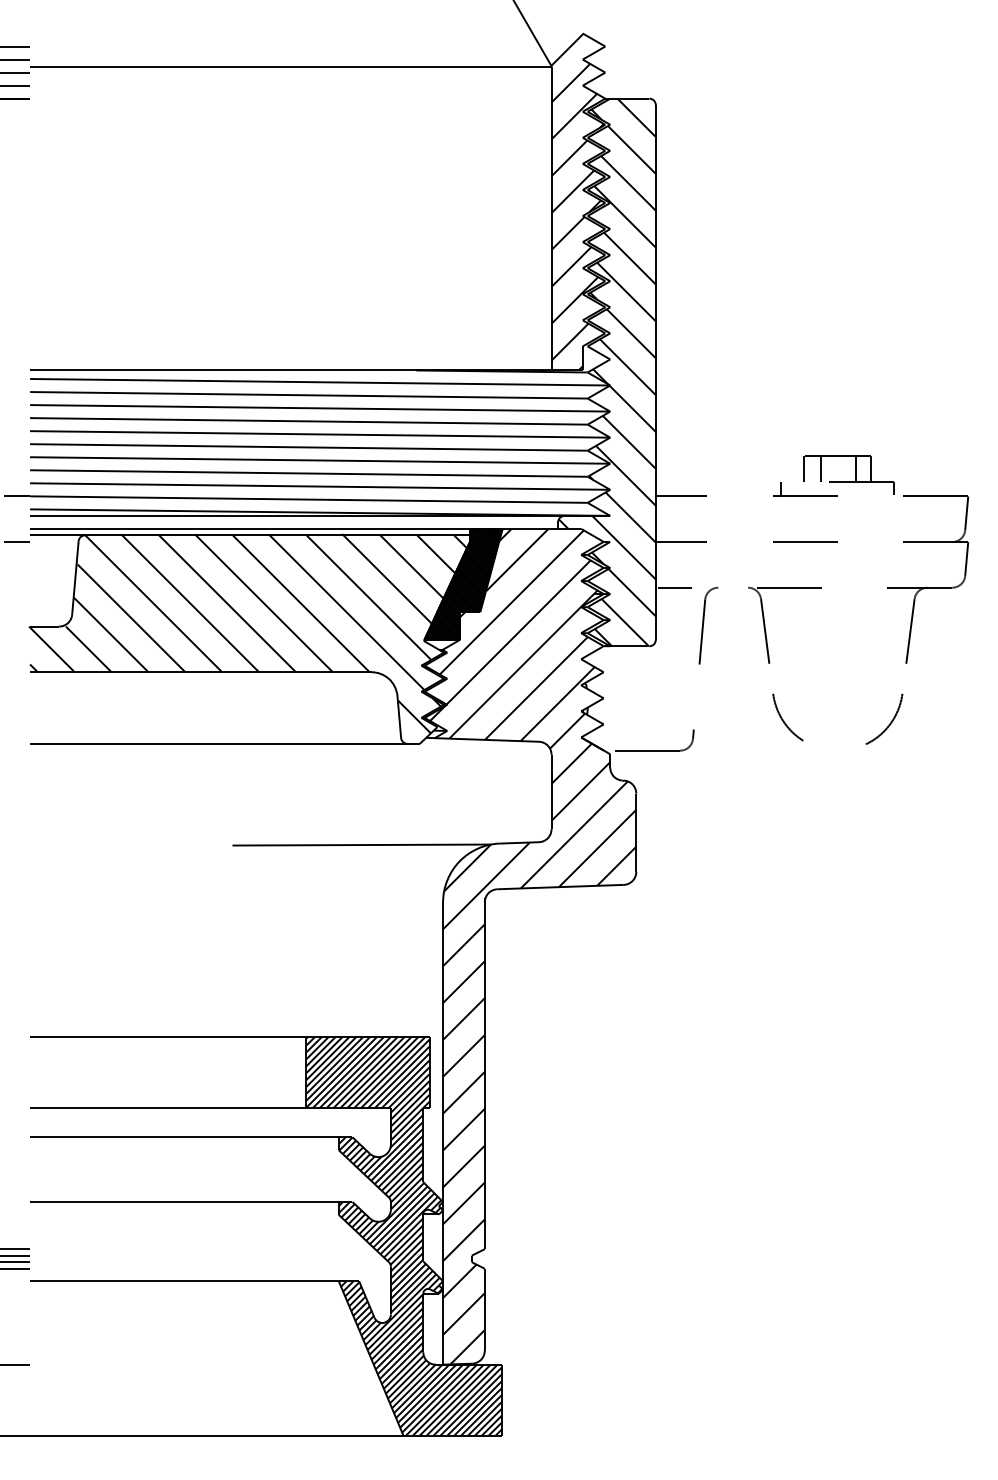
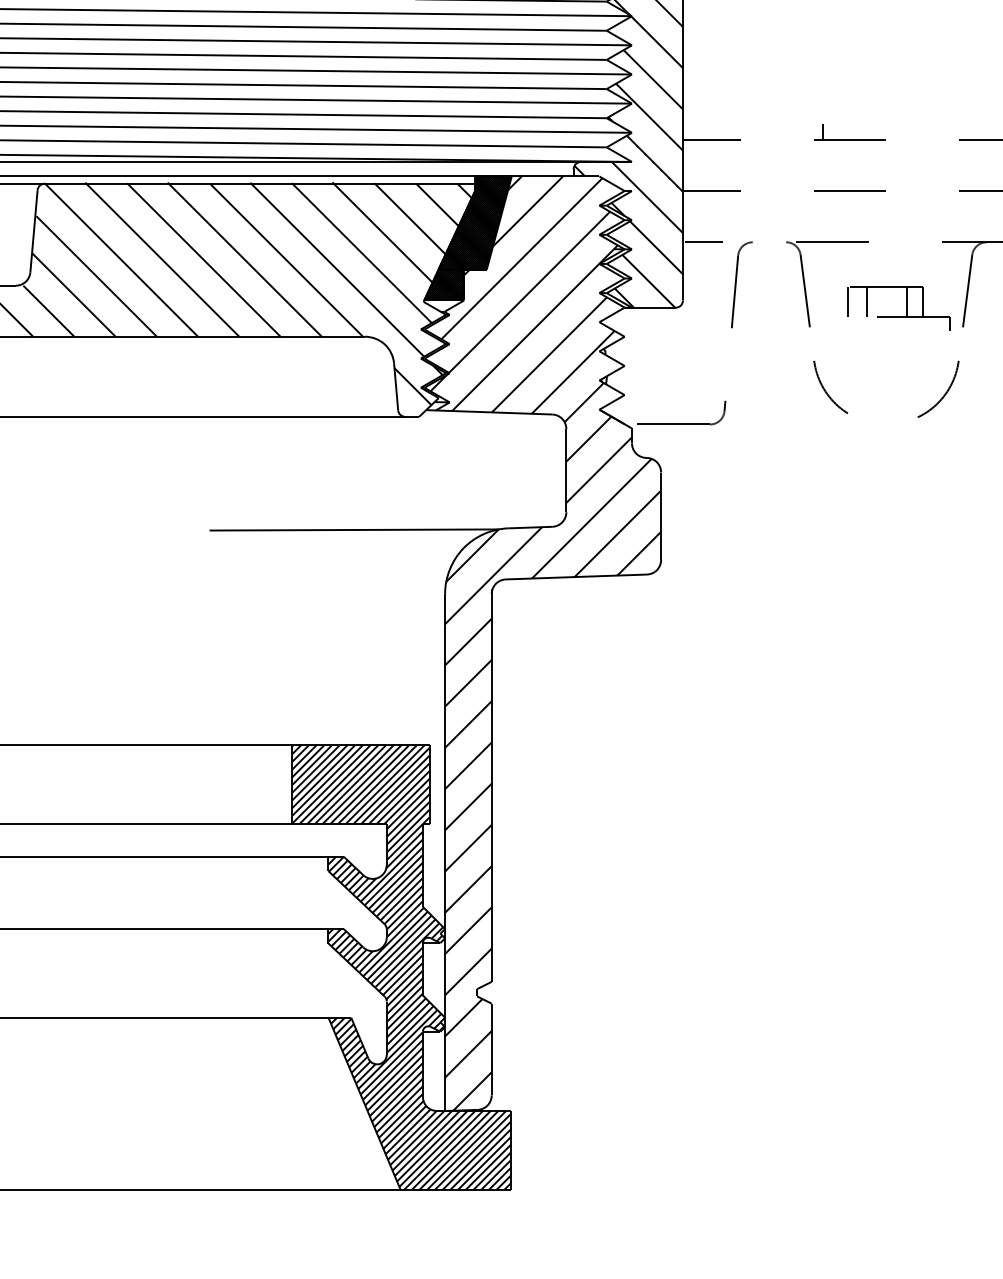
part: (855, 474) -> (906, 307), moved

